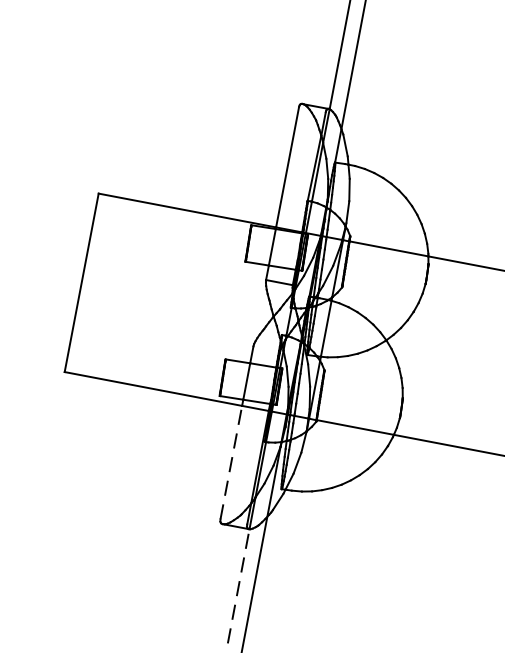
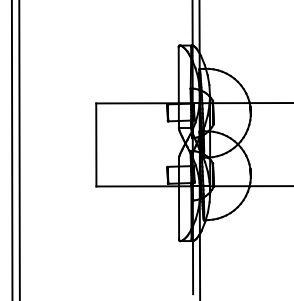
line: (232, 462) -> (179, 212), dashed -> solid
line: (239, 586) -> (193, 267), dashed -> solid

